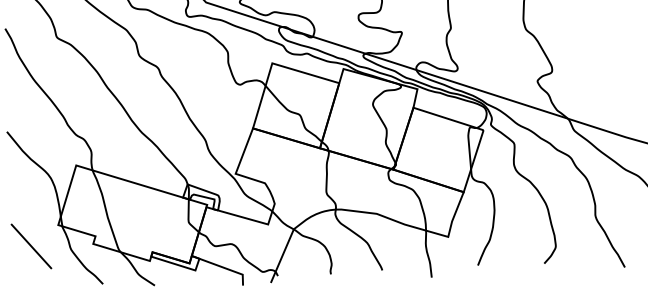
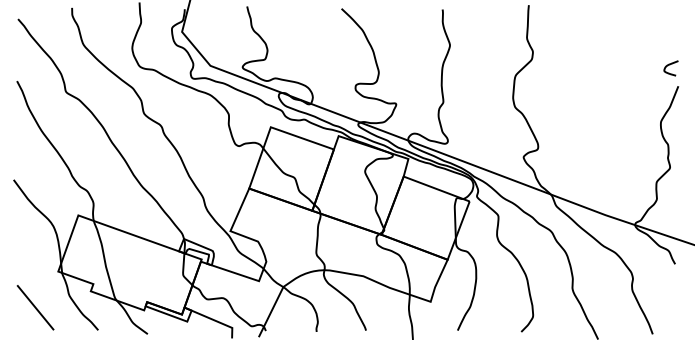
line: (31, 246) -> (35, 307), moved

